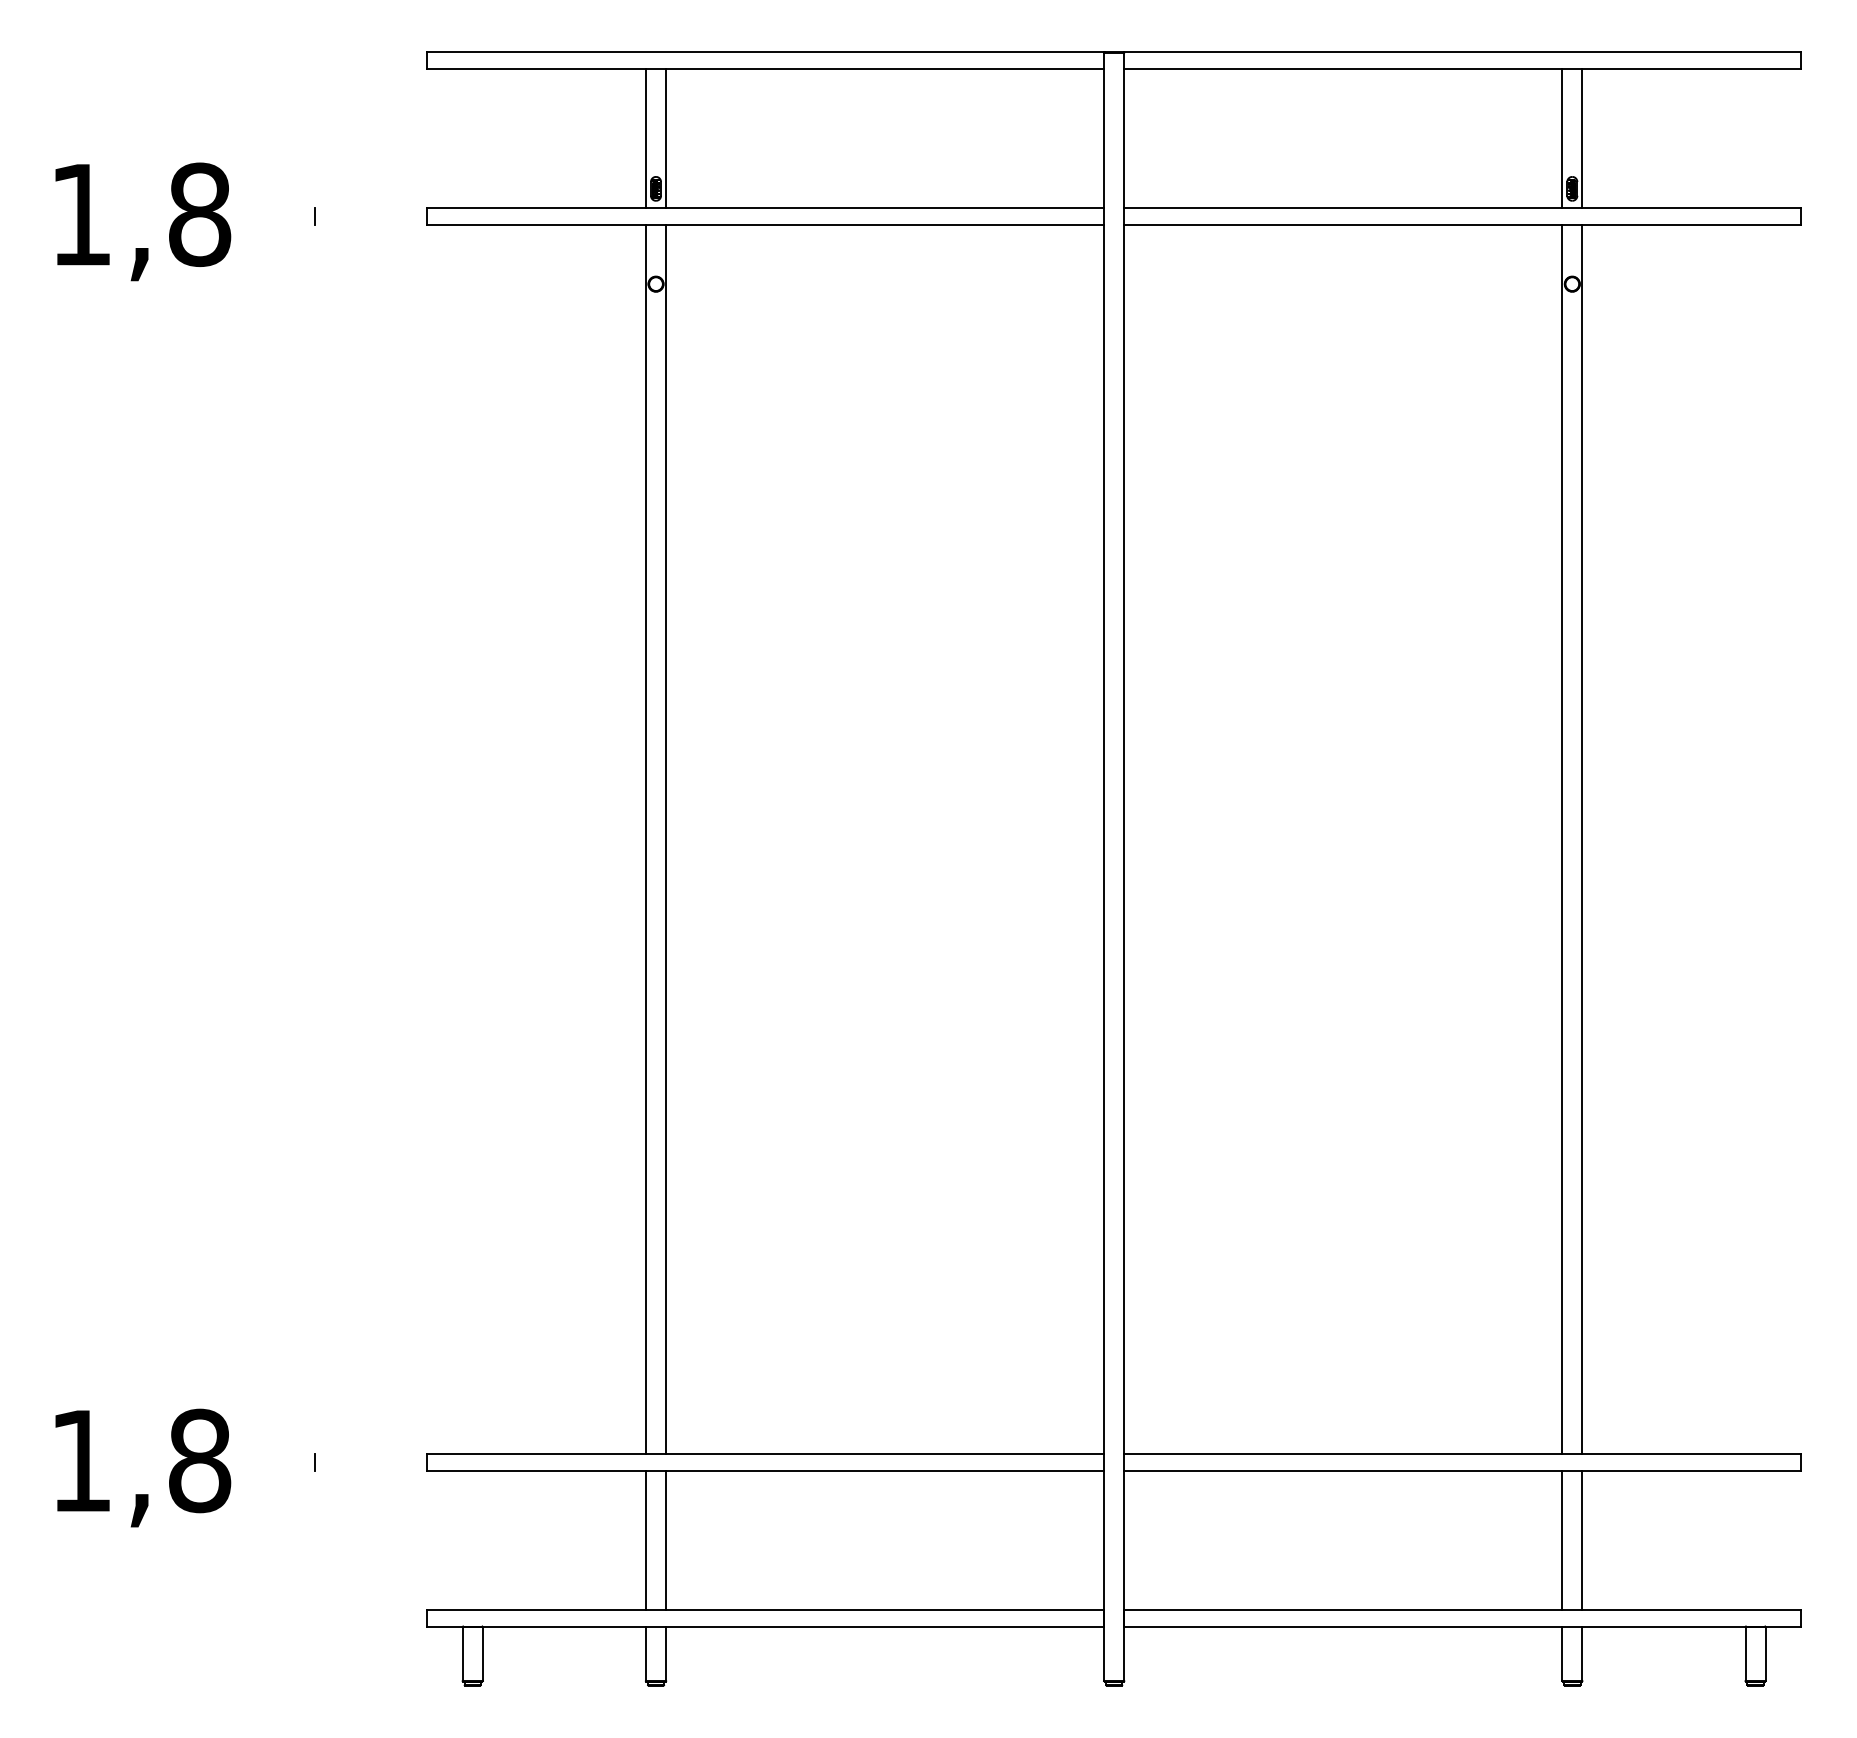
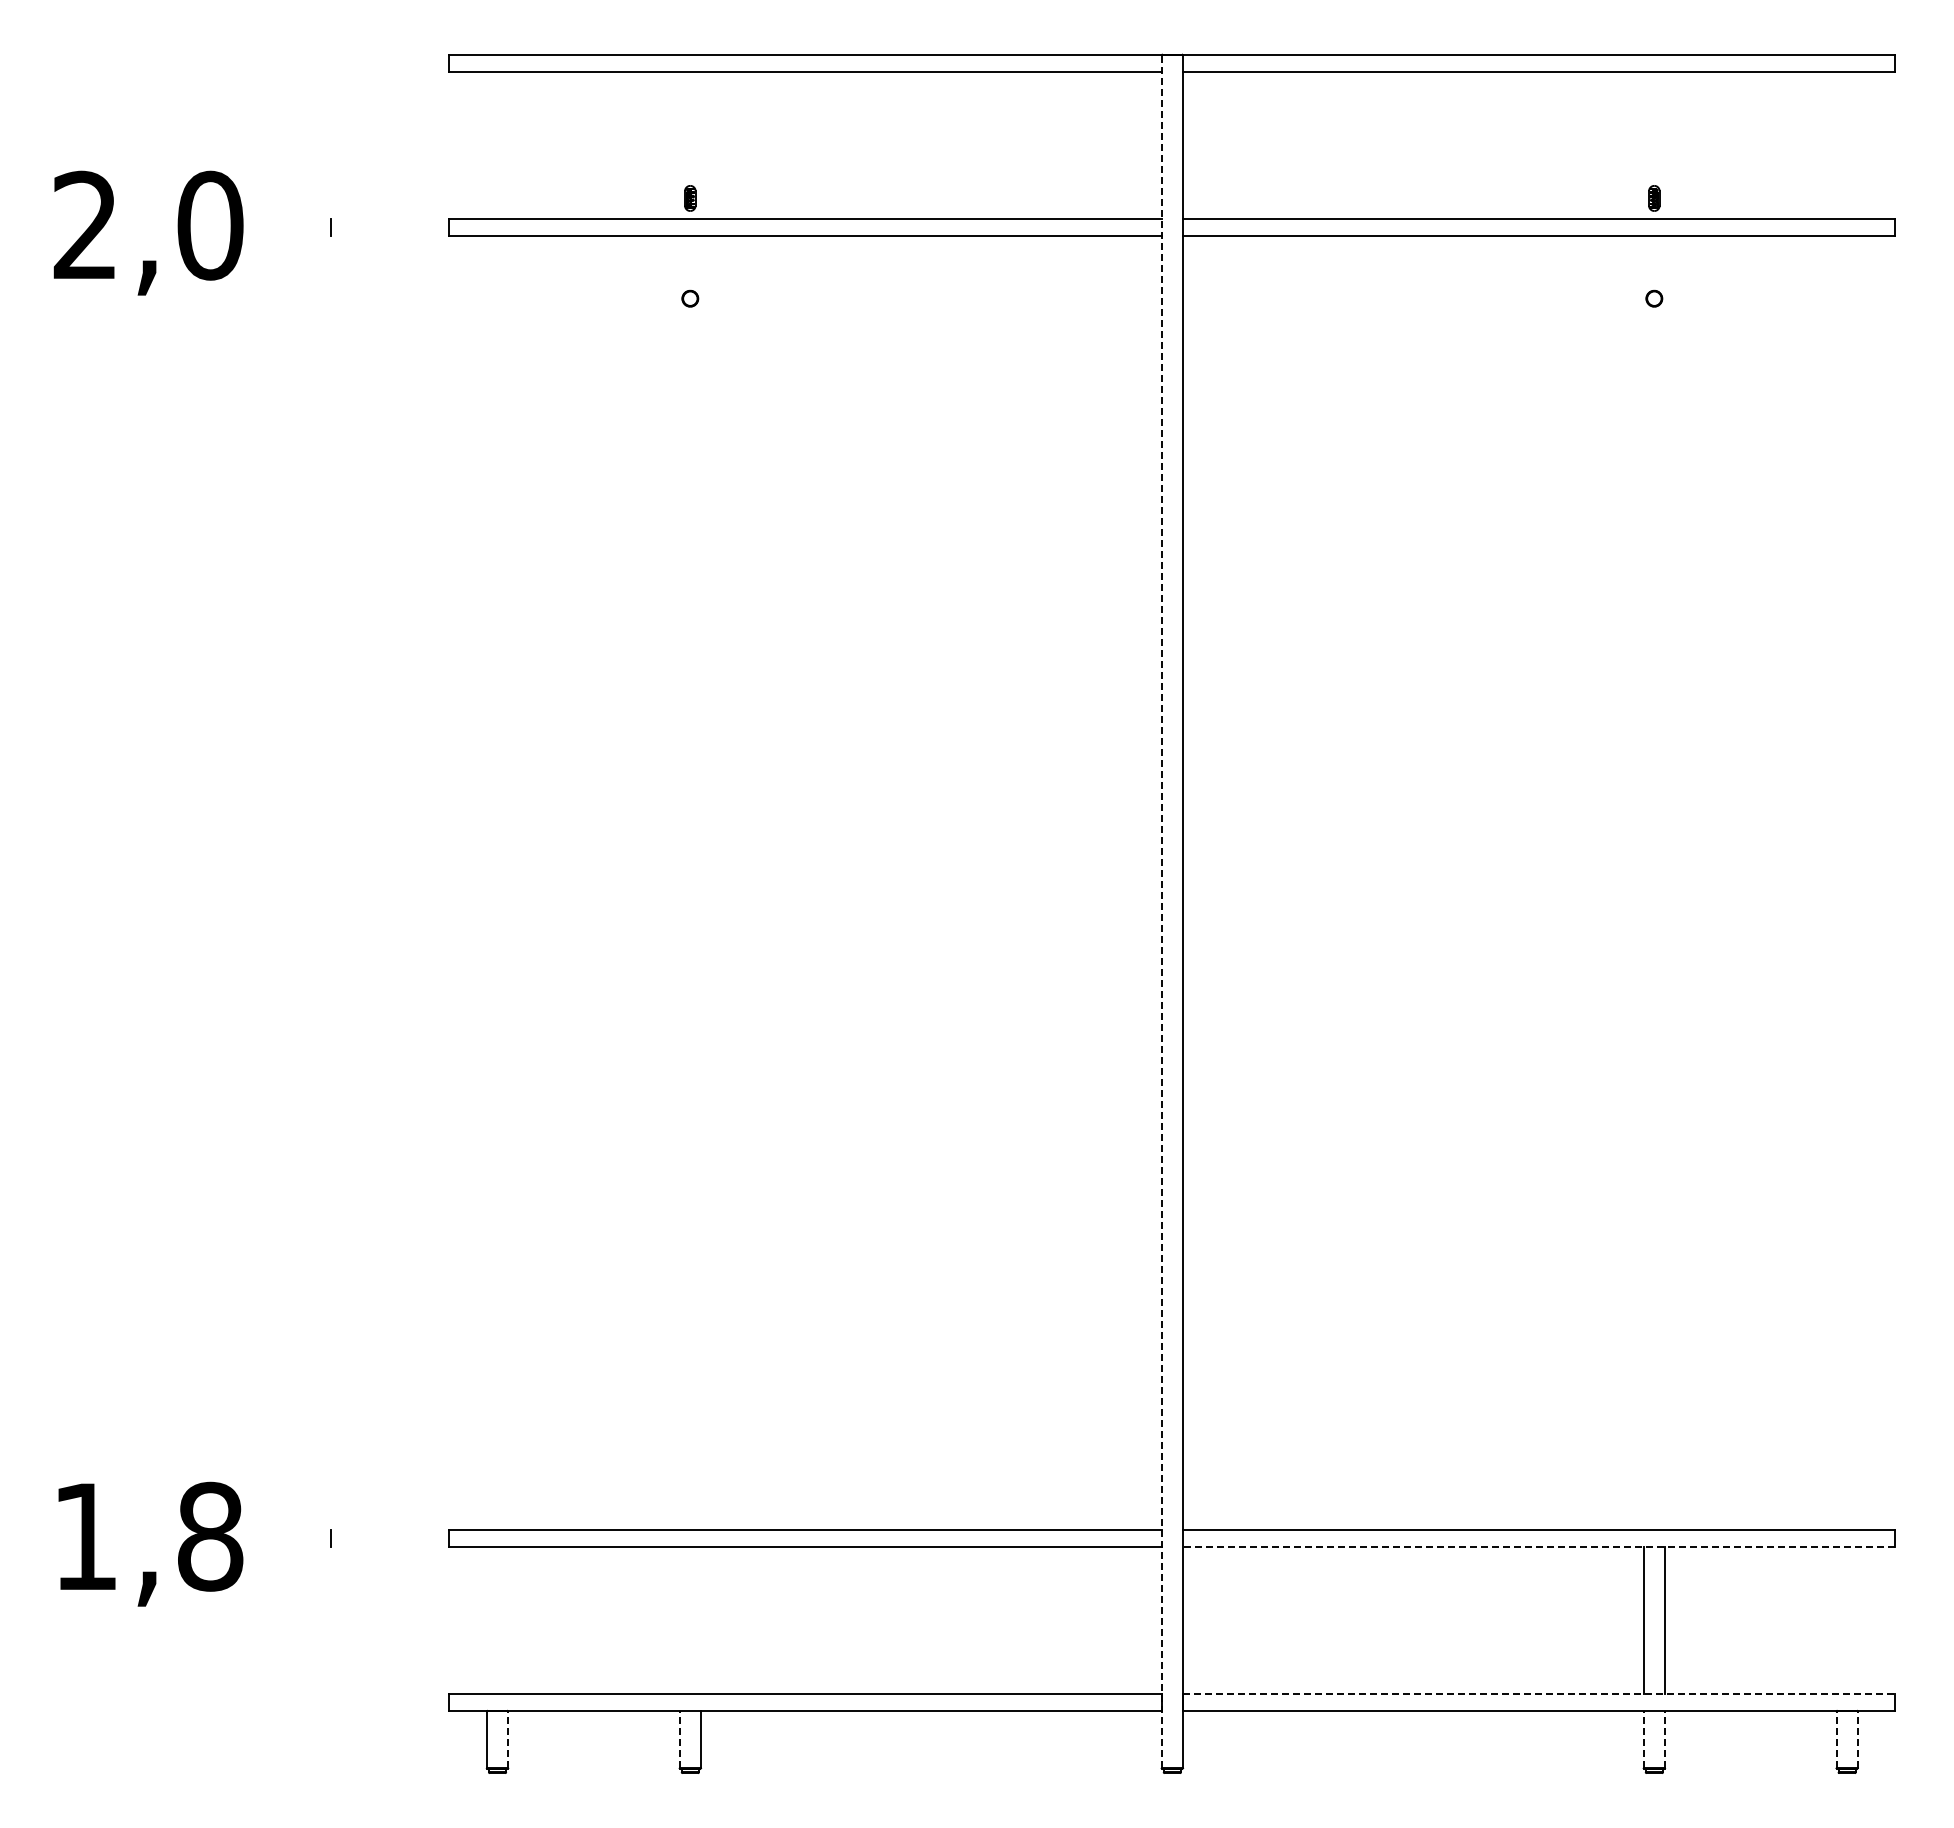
line: (645, 138) -> (679, 145), removed
line: (665, 138) -> (700, 145), removed
line: (1562, 138) -> (1643, 145), removed
line: (1581, 138) -> (1664, 145), removed
text: (141, 214) -> (148, 225), 1,8 -> 2,0
line: (645, 839) -> (679, 882), removed
line: (665, 839) -> (700, 882), removed
line: (1562, 839) -> (1643, 882), removed
line: (1581, 839) -> (1664, 882), removed
line: (1103, 866) -> (1161, 911), solid -> dashed
line: (1462, 1471) -> (1538, 1547), solid -> dashed
line: (645, 1540) -> (679, 1620), removed
line: (665, 1540) -> (700, 1620), removed
line: (1463, 1609) -> (1539, 1693), solid -> dashed
line: (483, 1653) -> (508, 1739), solid -> dashed
line: (645, 1653) -> (679, 1739), solid -> dashed
line: (1562, 1653) -> (1643, 1739), solid -> dashed
line: (1581, 1653) -> (1664, 1739), solid -> dashed
line: (1745, 1653) -> (1836, 1739), solid -> dashed
line: (1765, 1653) -> (1857, 1739), solid -> dashed

